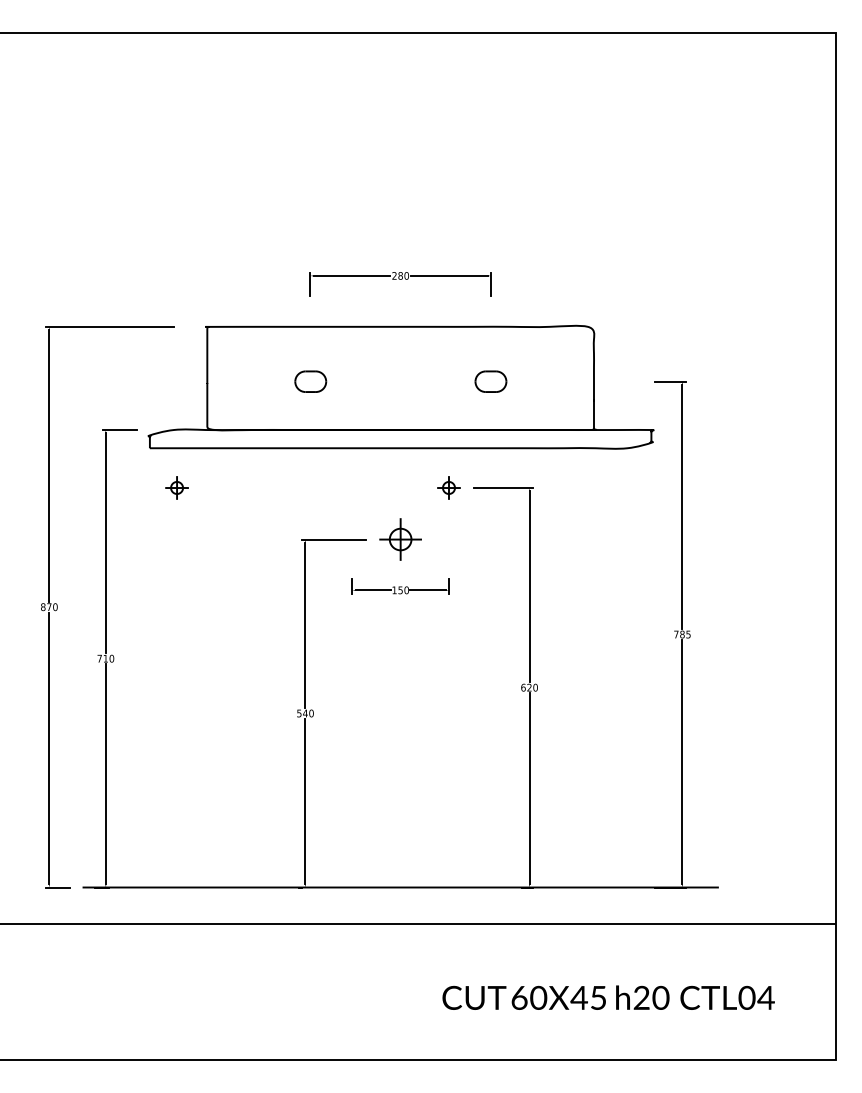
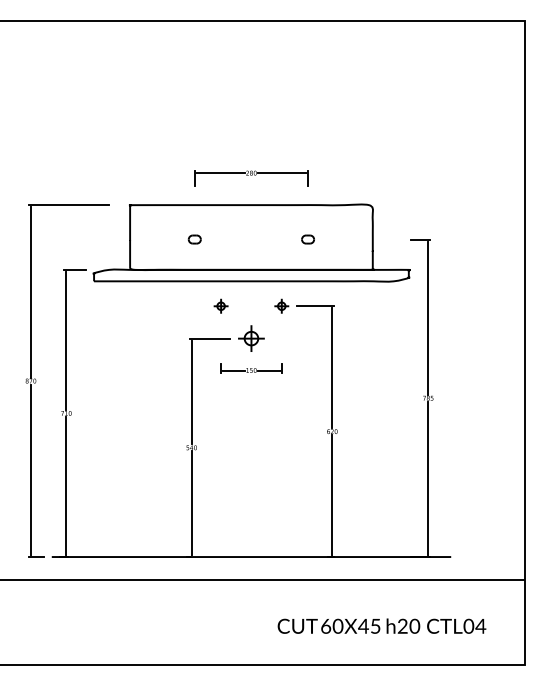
part: (309, 381) -> (194, 239), size x0.62
part: (489, 381) -> (307, 239), size x0.62
part: (176, 486) -> (220, 305), moved

